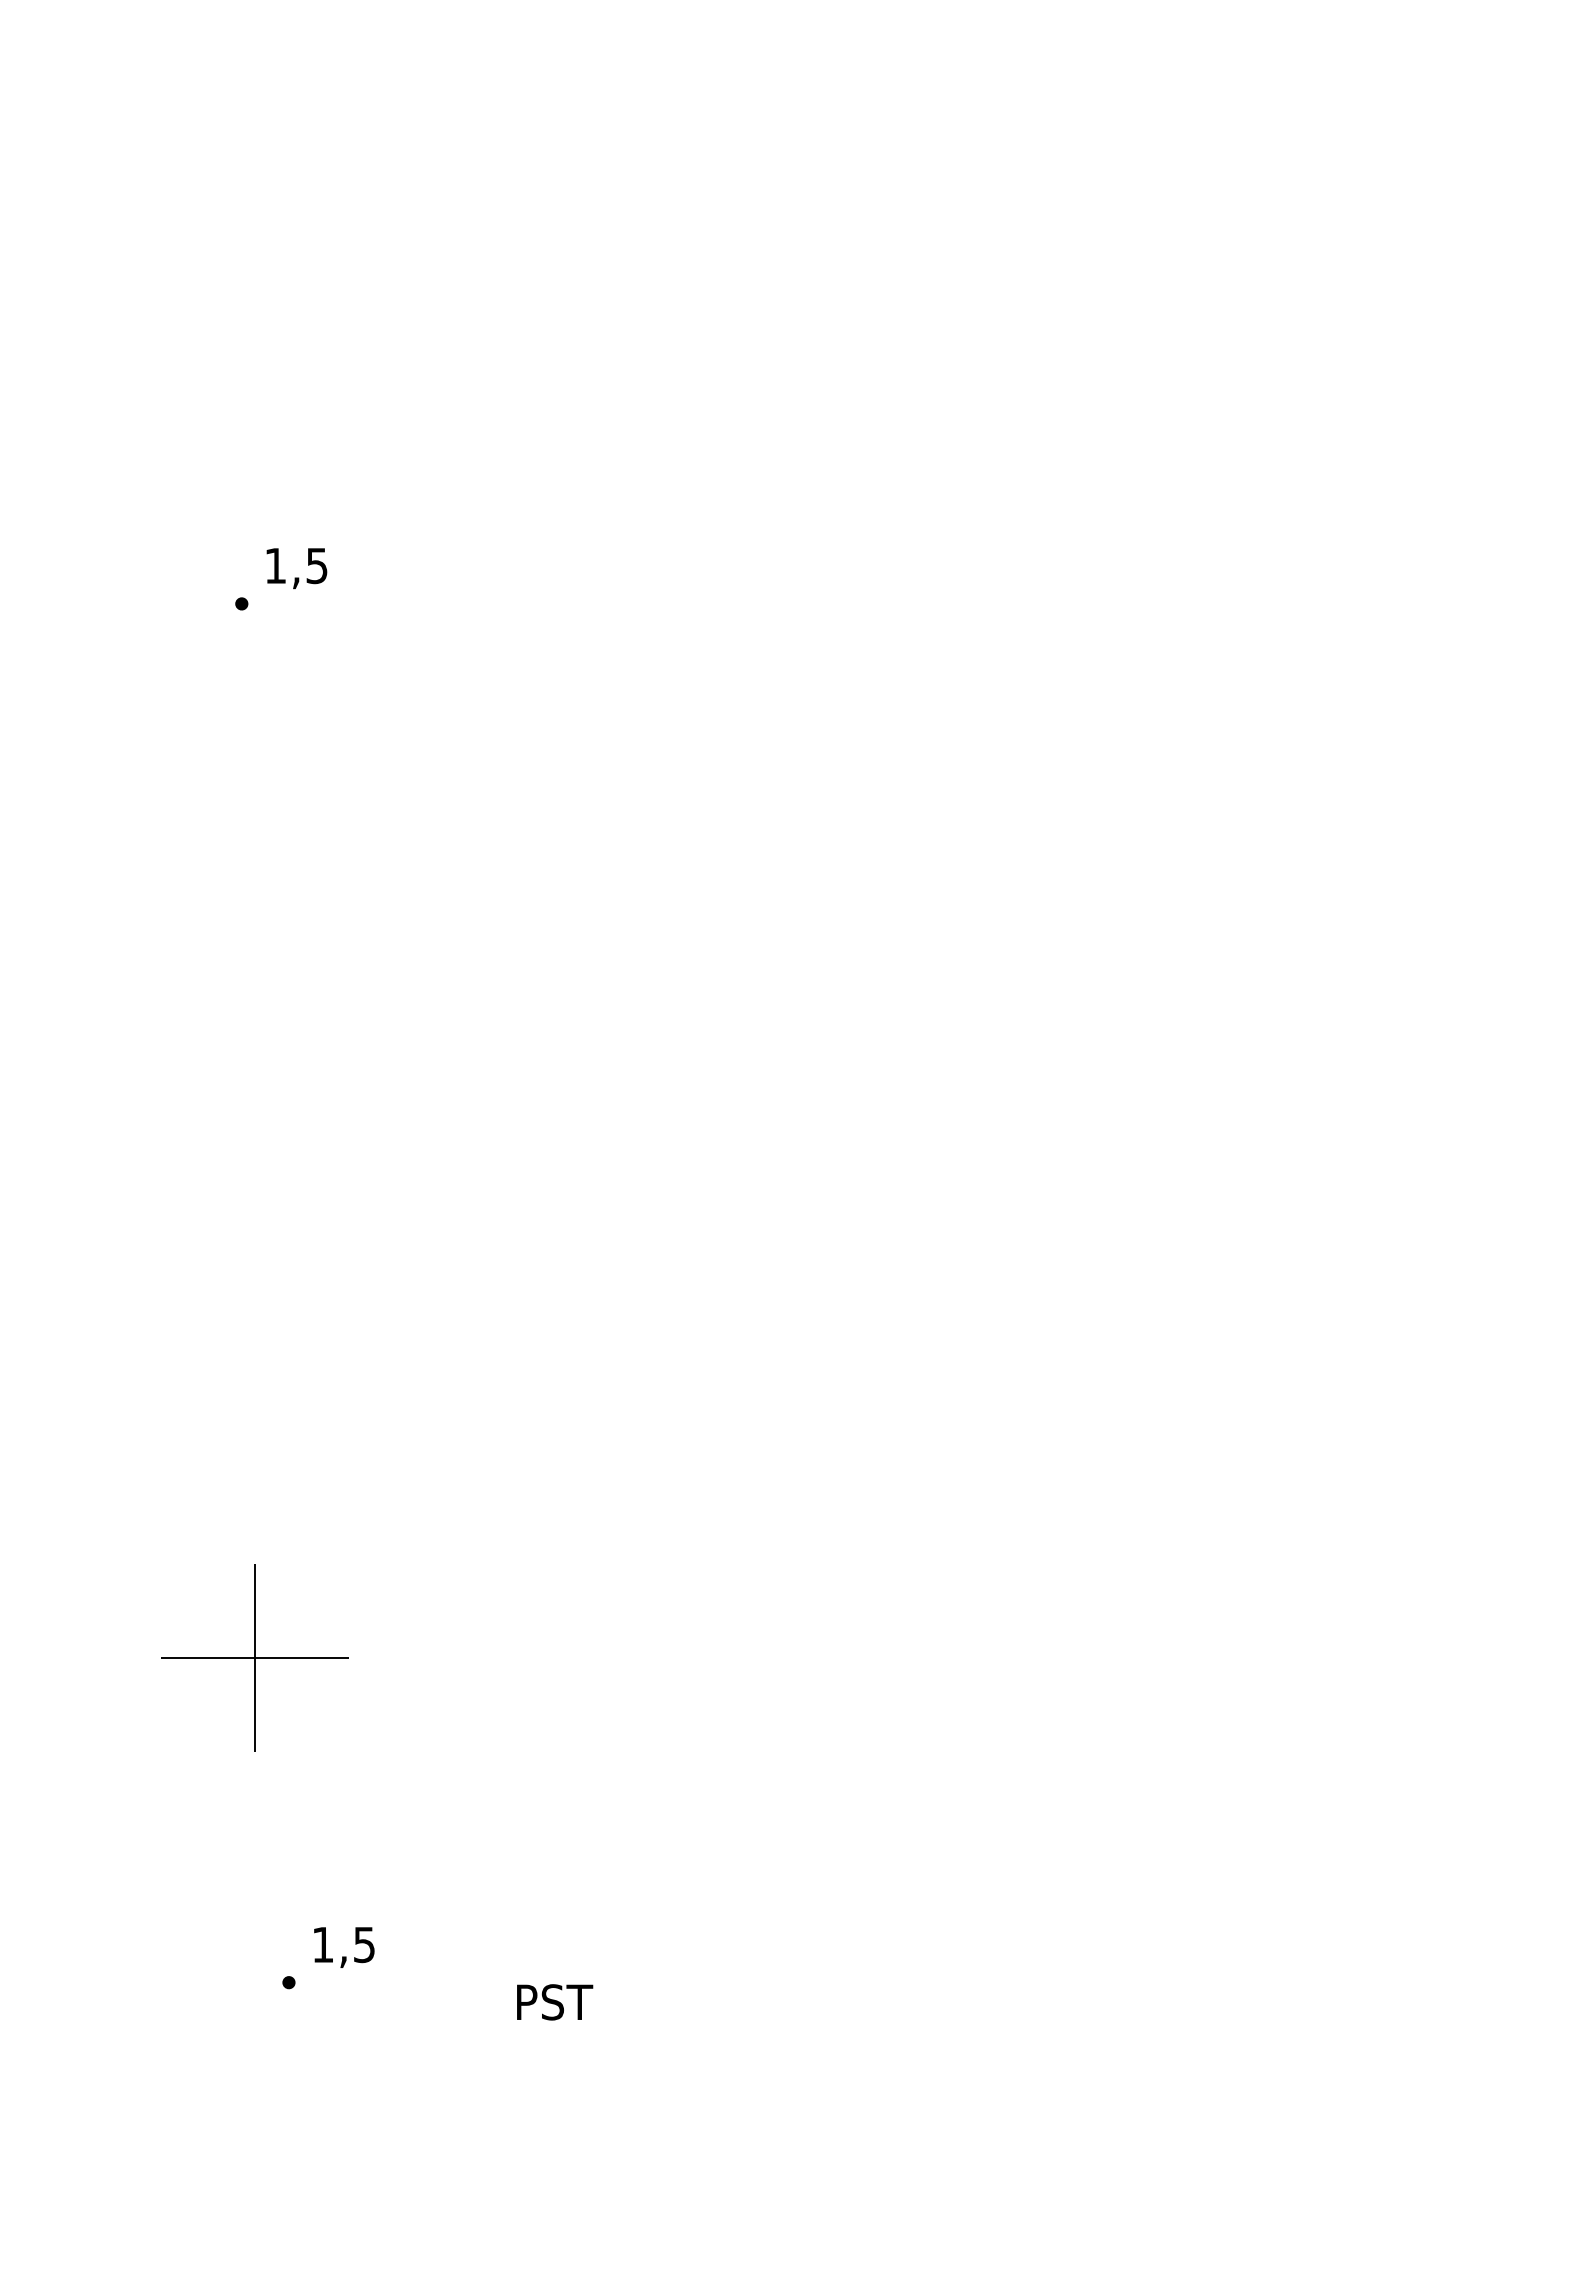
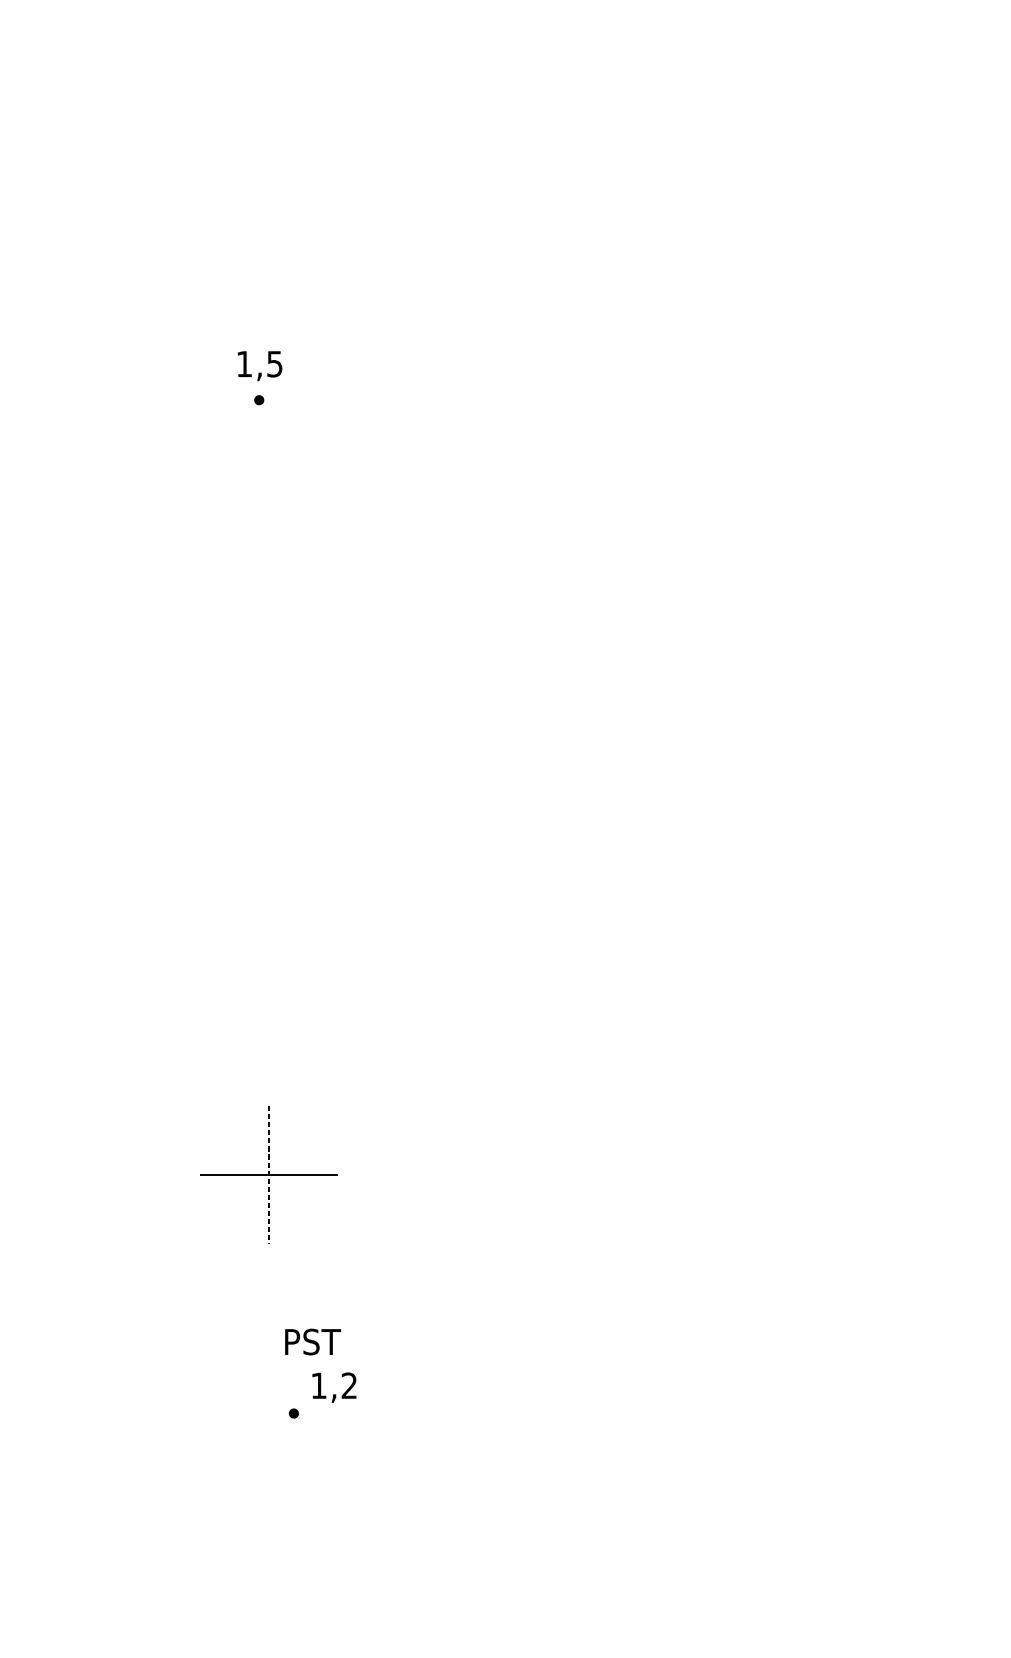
text: (296, 568) -> (259, 366), moved
line: (254, 1657) -> (268, 1174), solid -> dashed
text: (364, 1944) -> (349, 1385), 1,5 -> 1,2
text: (555, 2002) -> (313, 1342), moved

